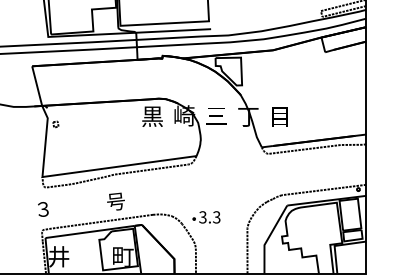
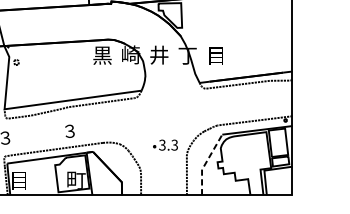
text: (216, 115) -> (159, 54), 三 -> 井
text: (115, 201) -> (69, 131), 号 -> ３
part: (206, 217) -> (165, 145), moved
line: (268, 238) -> (205, 163), solid -> dashed
text: (58, 256) -> (18, 179), 井 -> 目

